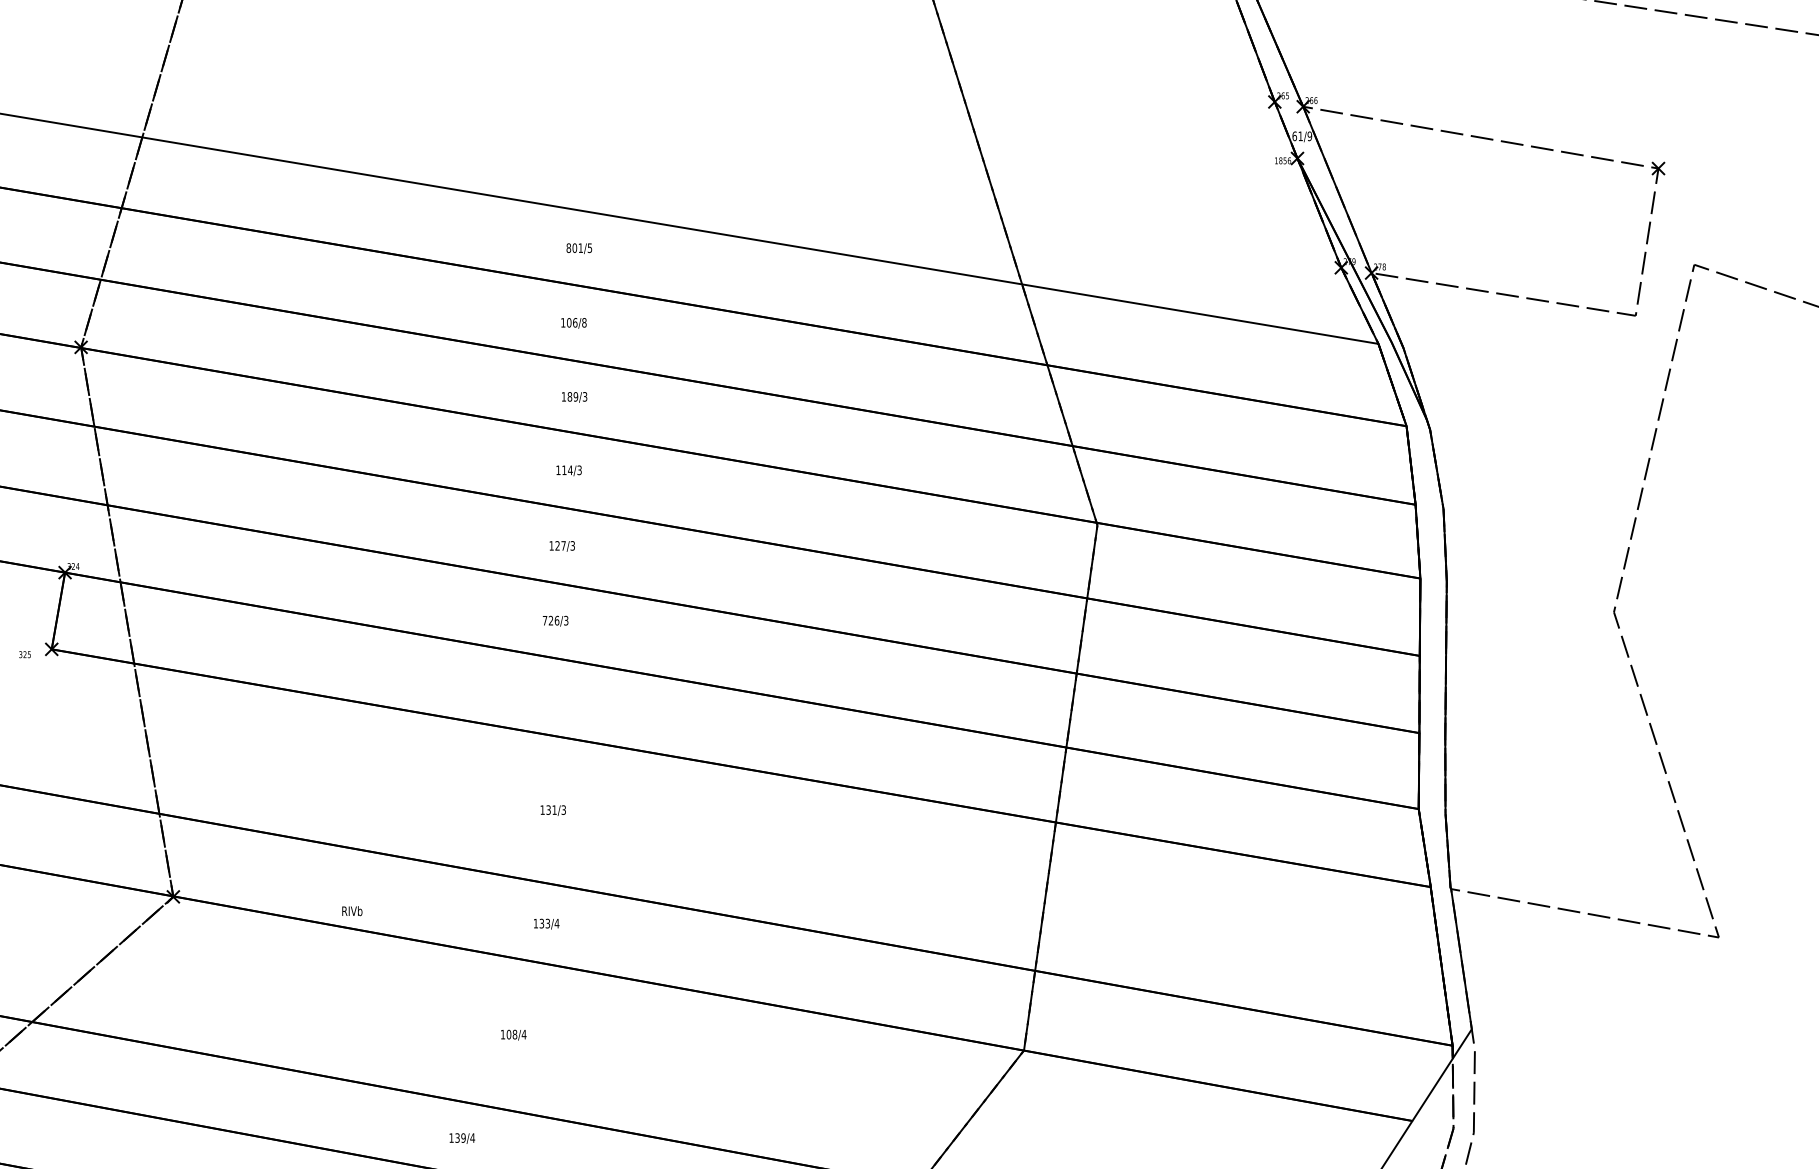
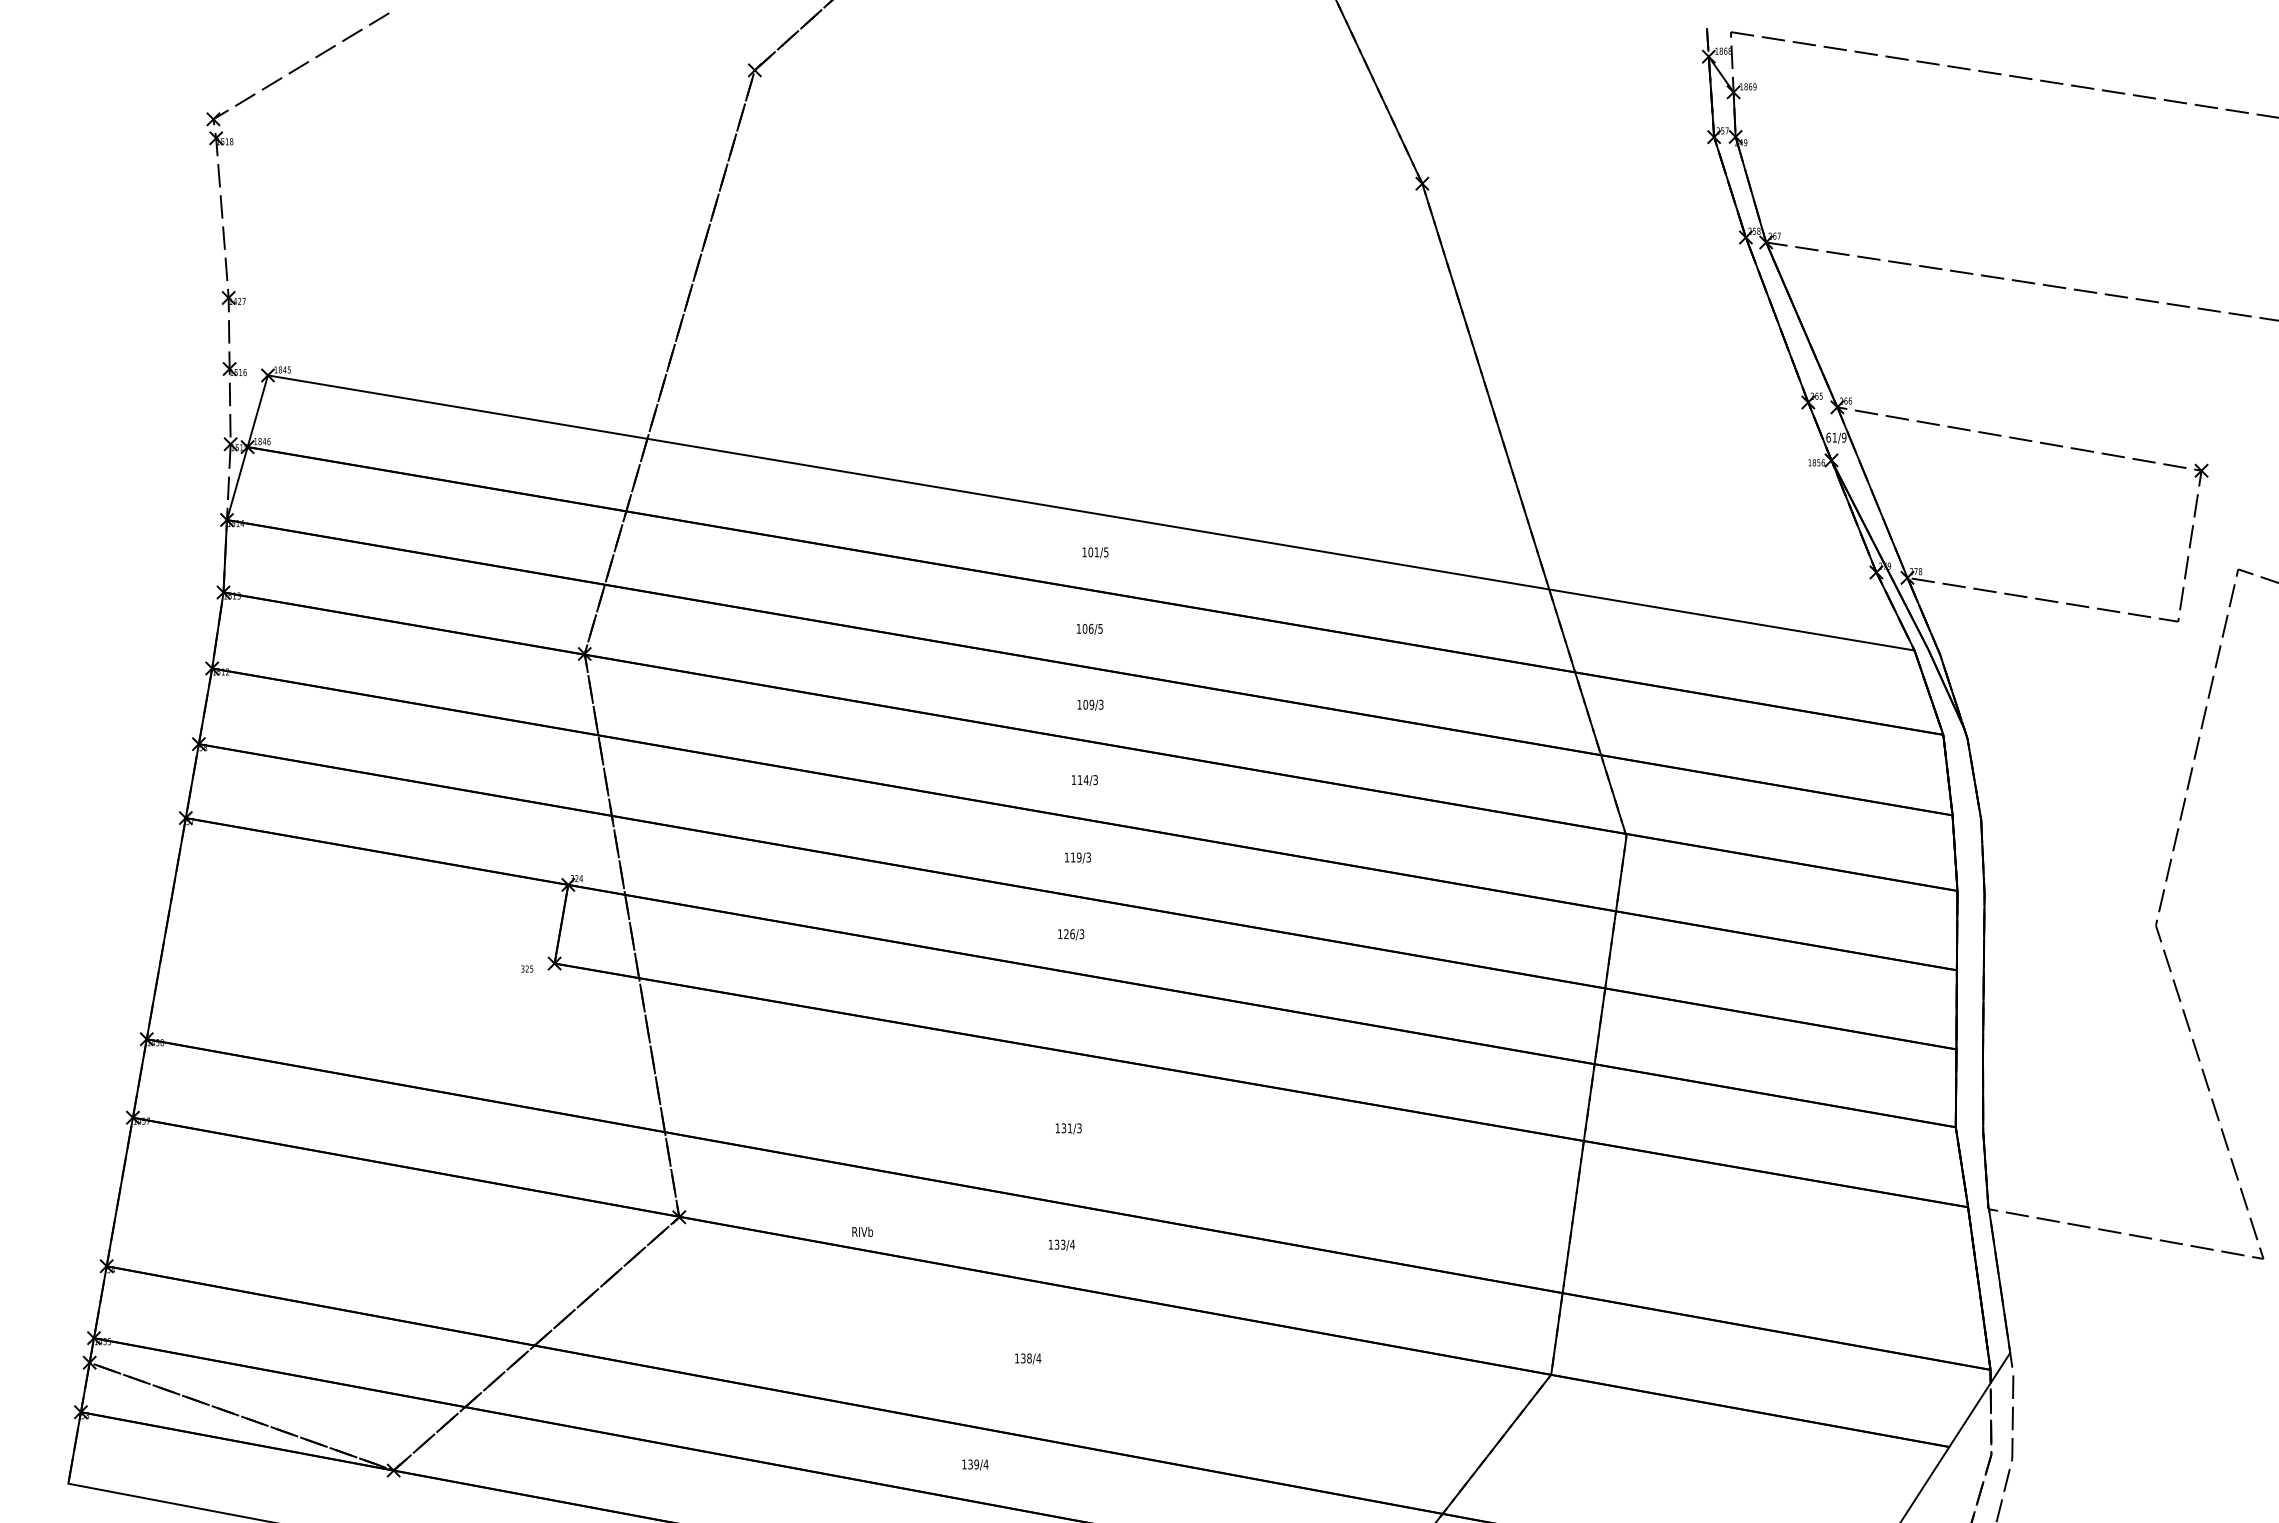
text: (568, 248) -> (1084, 552), 801/5 -> 101/5
text: (584, 322) -> (1100, 628), 106/8 -> 106/5
text: (569, 396) -> (1085, 704), 189/3 -> 109/3
text: (559, 545) -> (1075, 857), 127/3 -> 119/3
text: (545, 620) -> (1060, 934), 726/3 -> 126/3
text: (509, 1034) -> (1023, 1358), 108/4 -> 138/4

